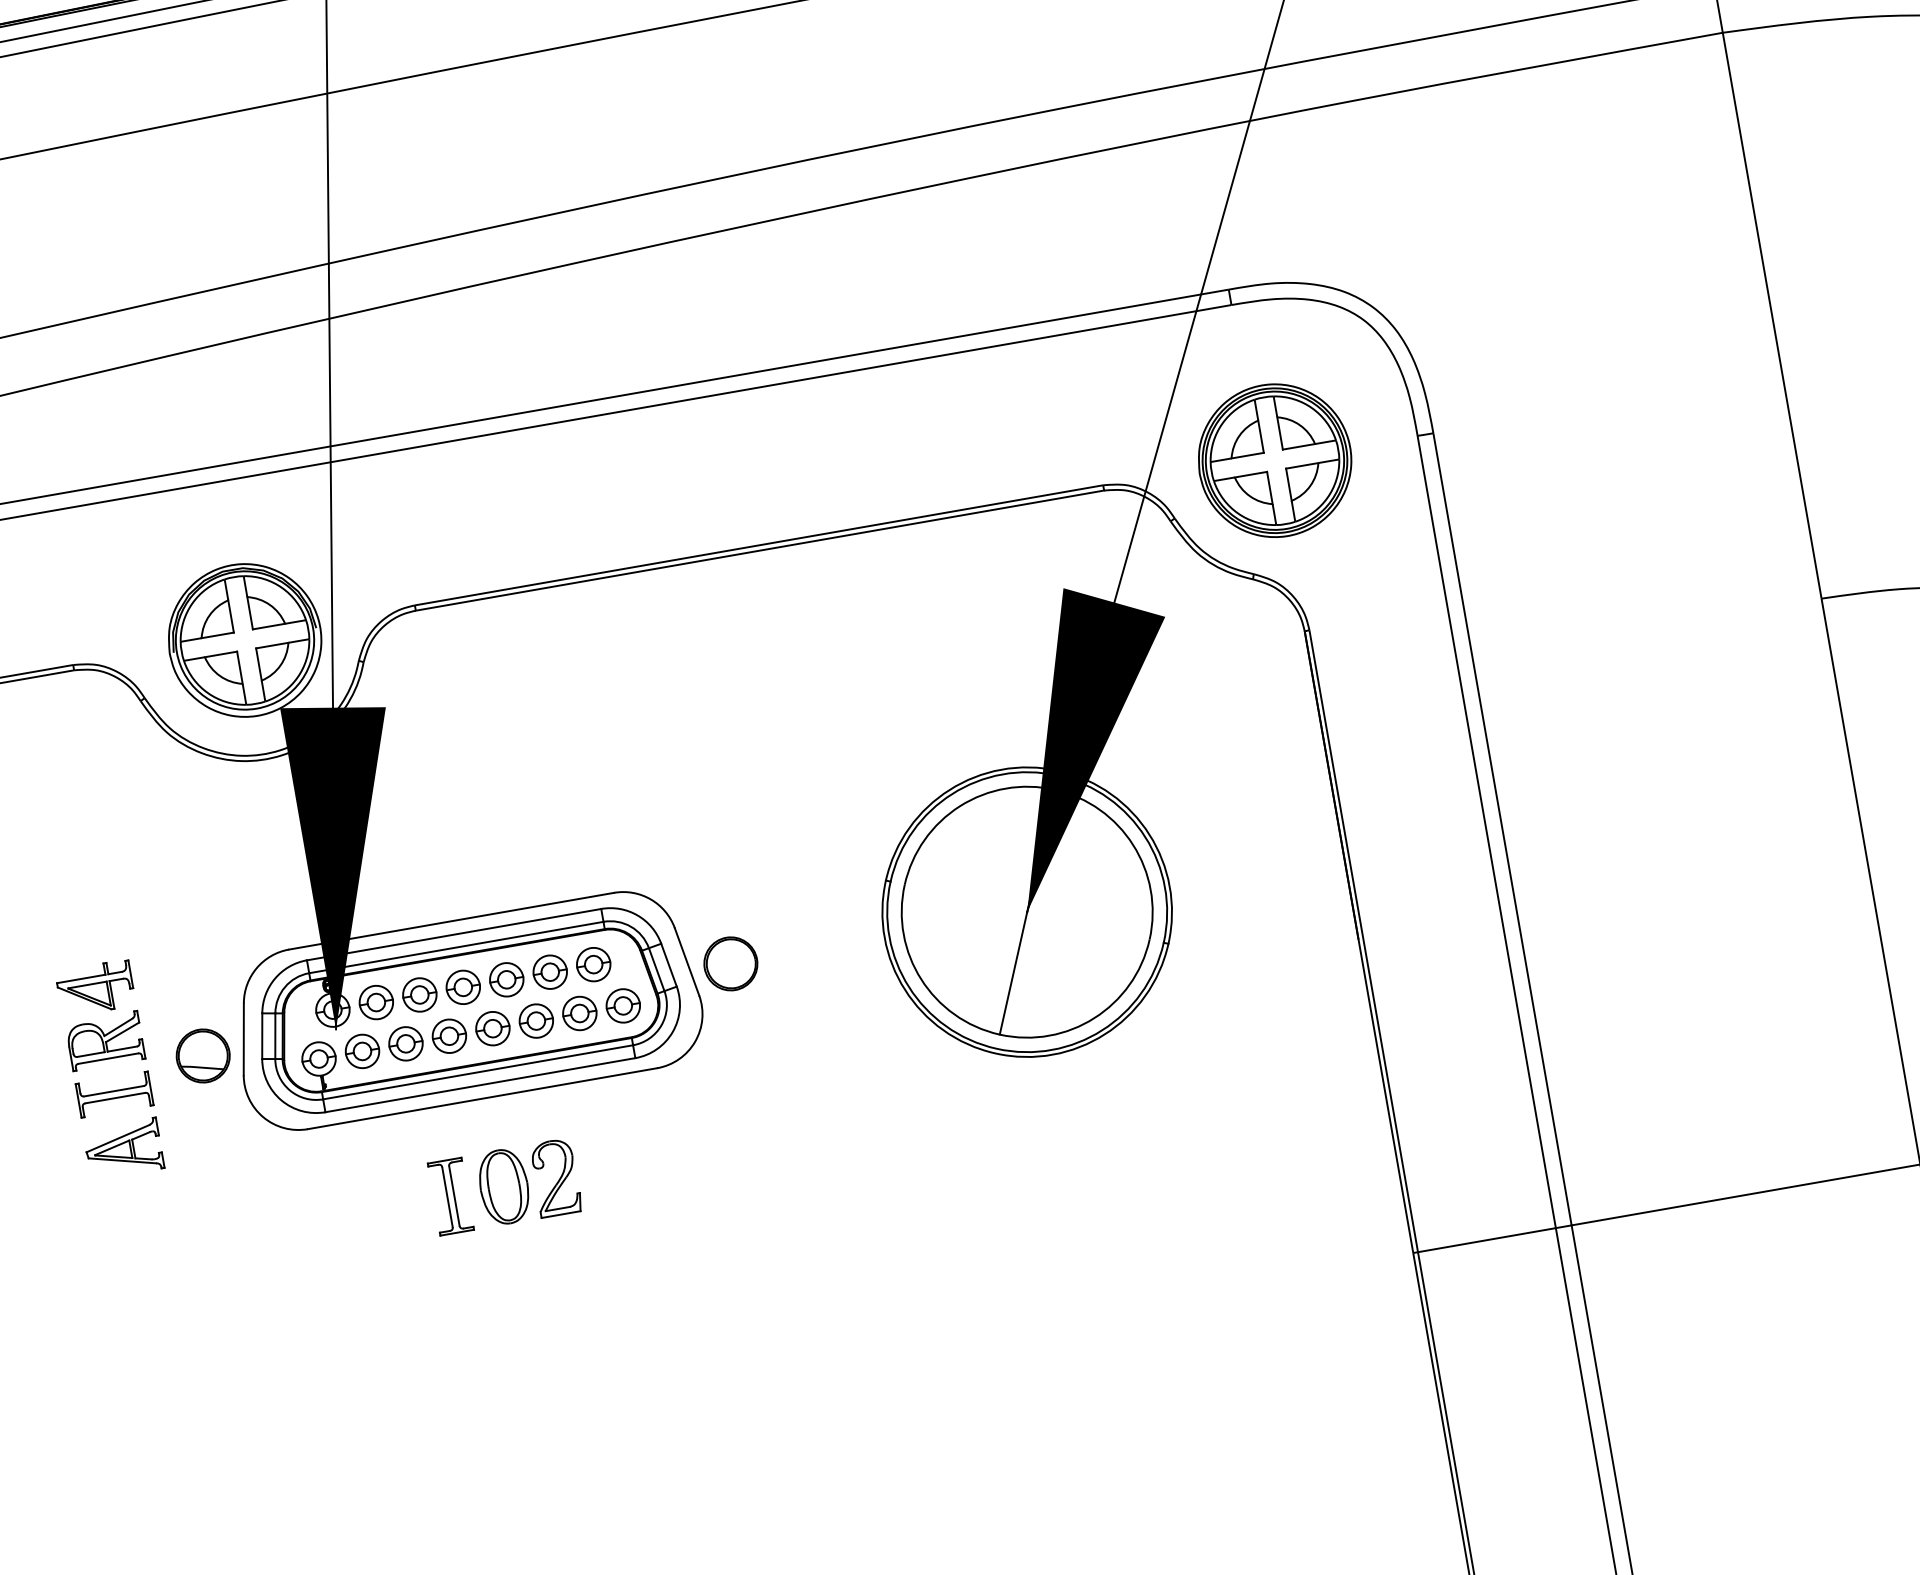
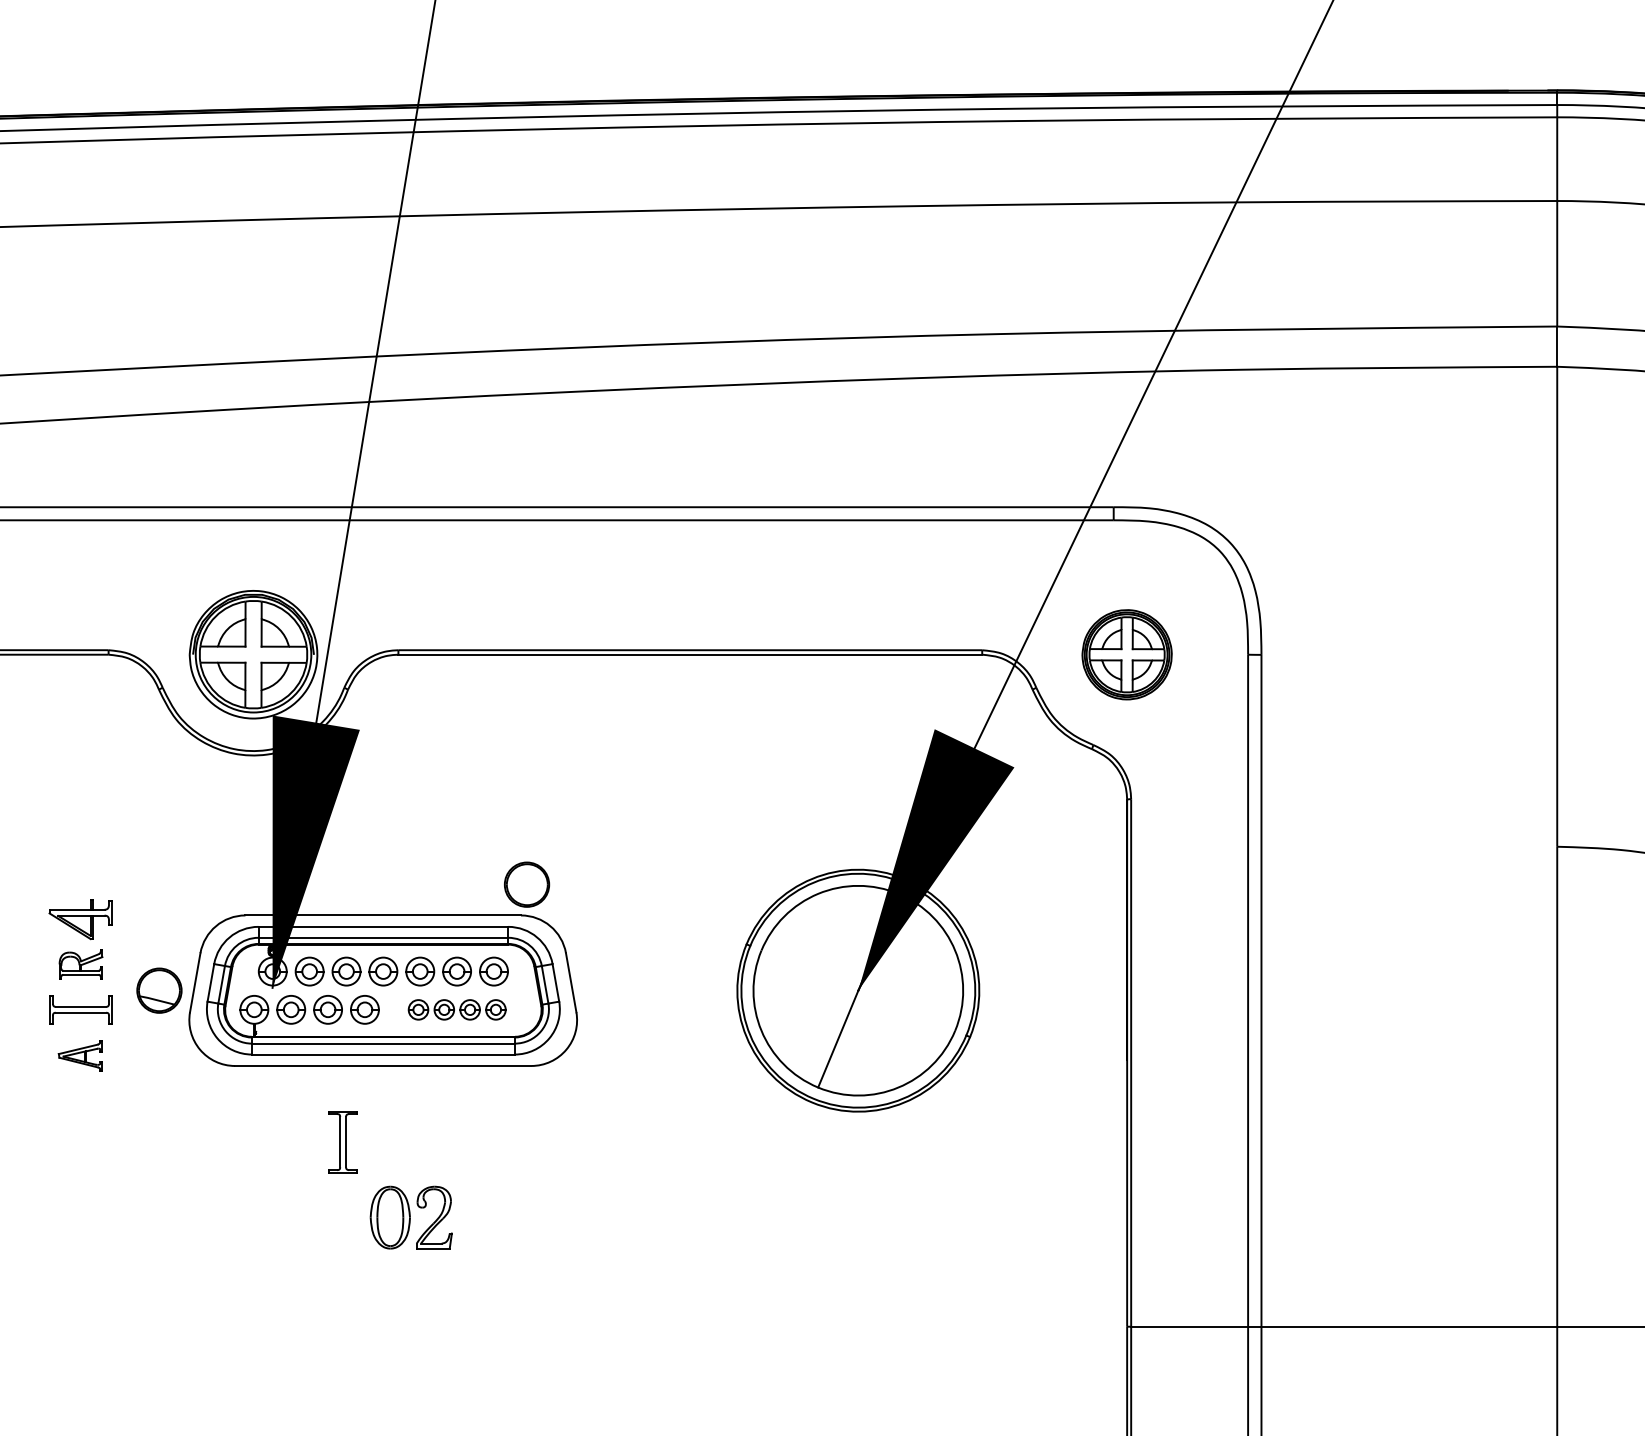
part: (1274, 460) -> (1126, 654), size x0.7
part: (731, 963) -> (527, 884), moved
part: (558, 1016) -> (457, 1009), size x0.7
part: (104, 1041) -> (80, 964), size x0.7
part: (123, 1148) -> (80, 1055), size x0.7
part: (527, 1182) -> (410, 1217), moved

